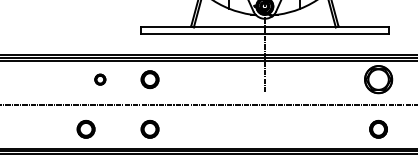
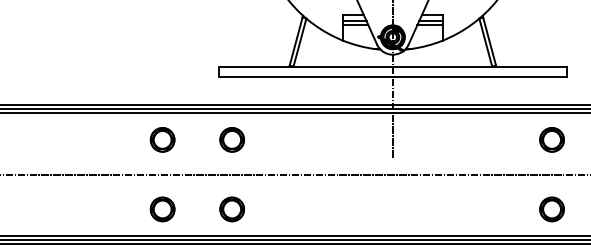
part: (100, 79) -> (162, 139), size x1.67
part: (378, 79) -> (551, 139), size x0.62
part: (85, 129) -> (162, 209), moved

